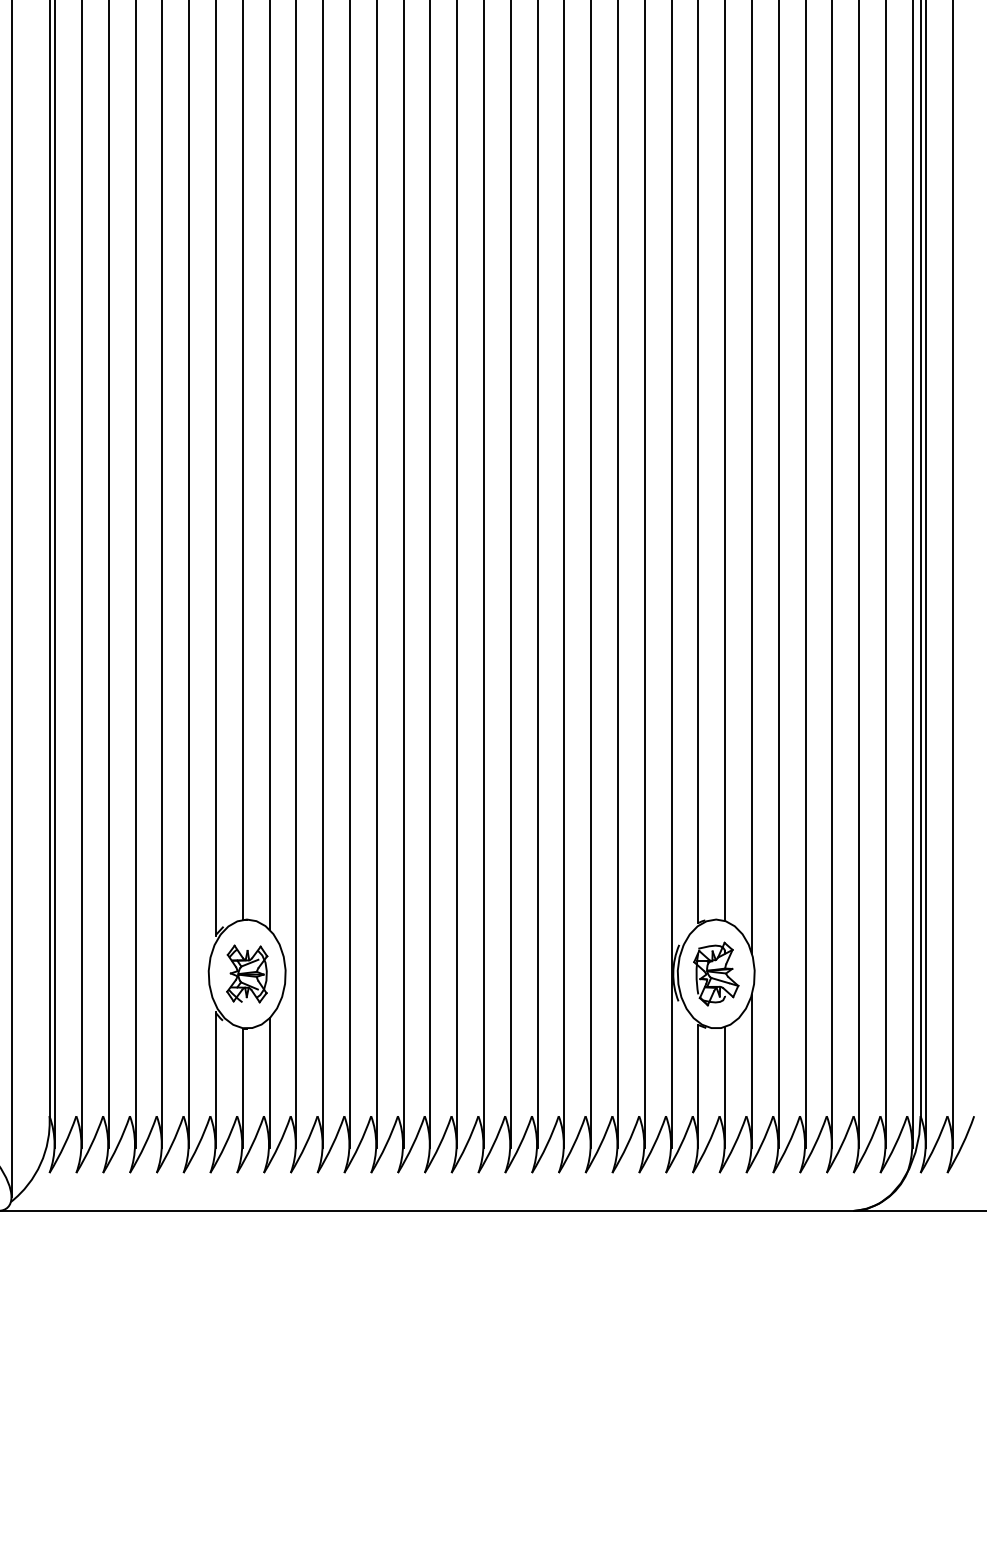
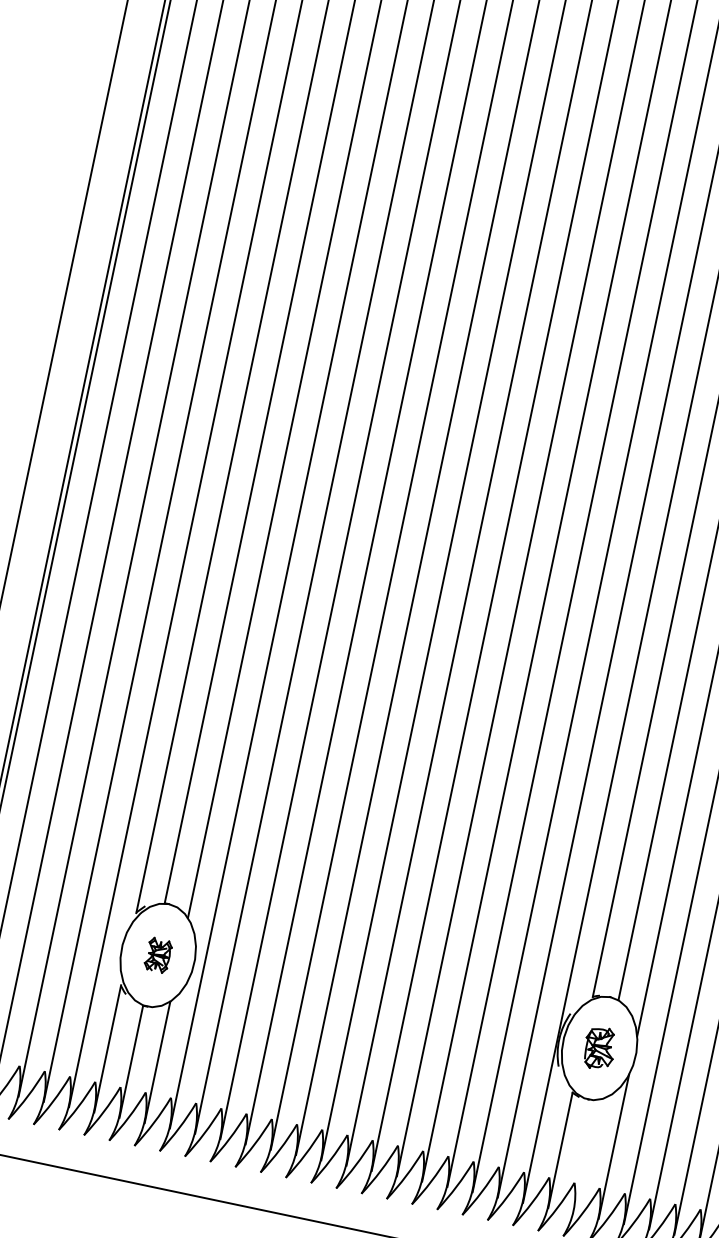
part: (247, 973) -> (158, 954), size x0.6
part: (716, 973) -> (599, 1047), size x0.7
line: (725, 1087) -> (585, 1157), removed

